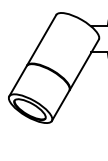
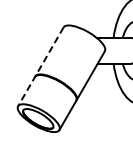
line: (32, 56) -> (40, 67), solid -> dashed

